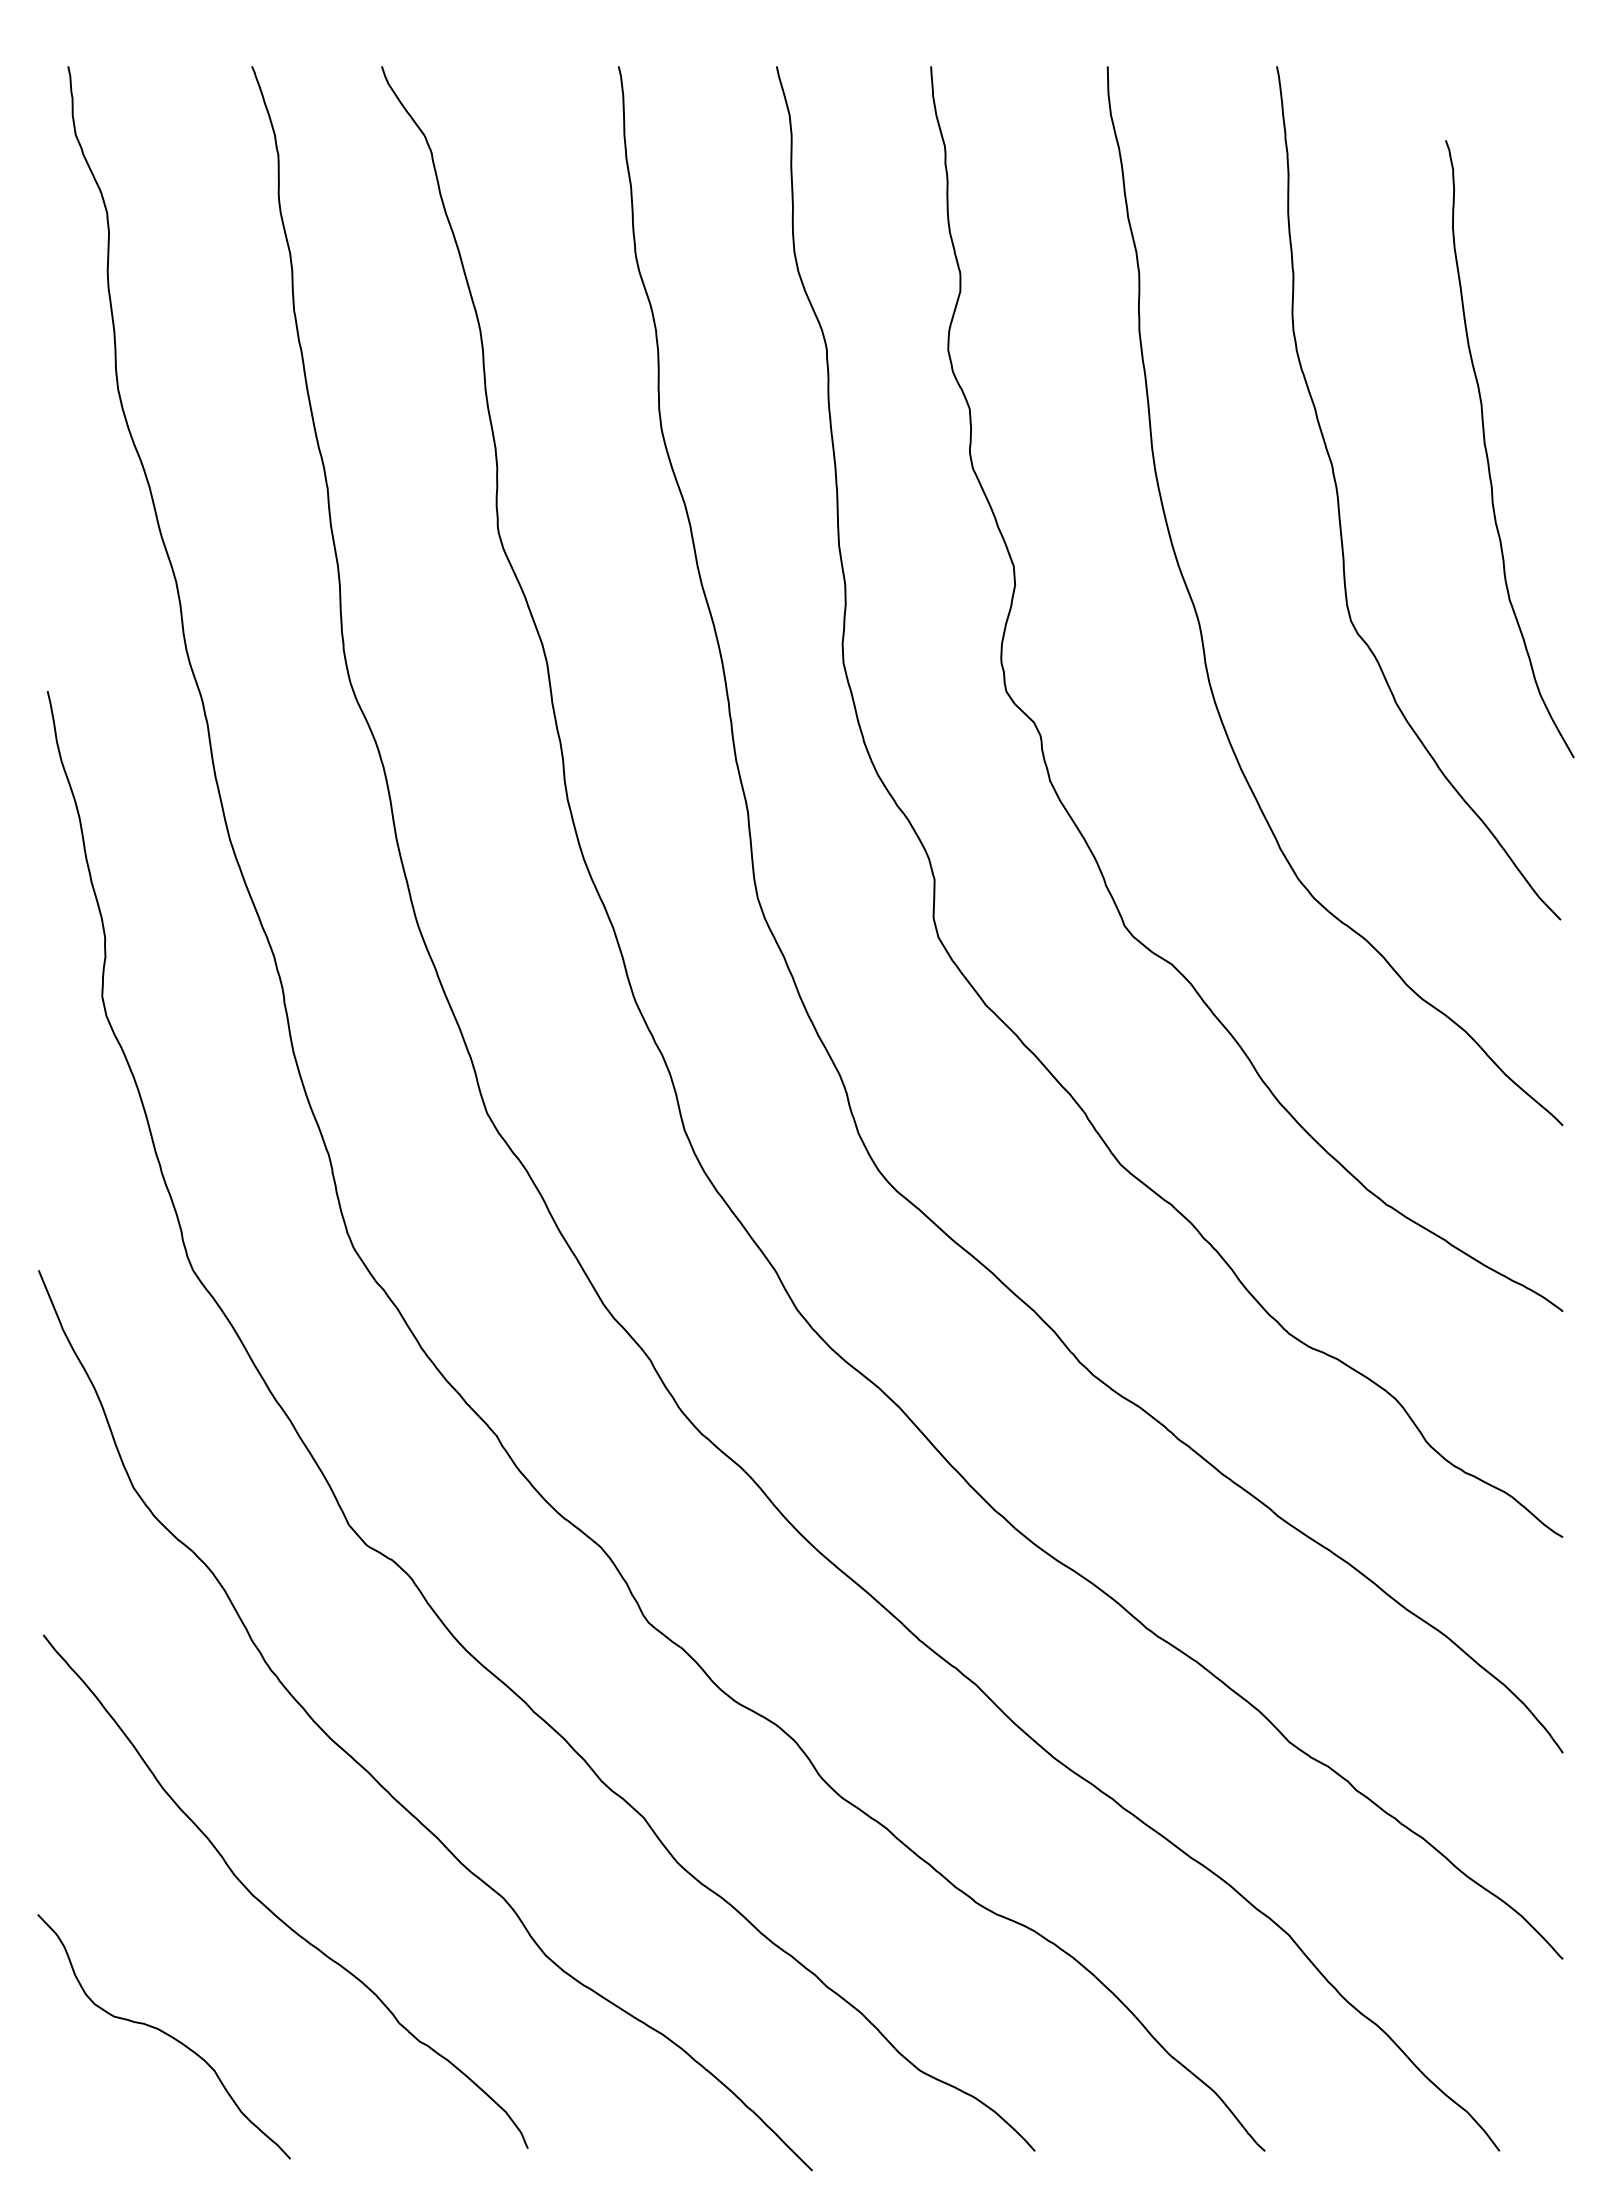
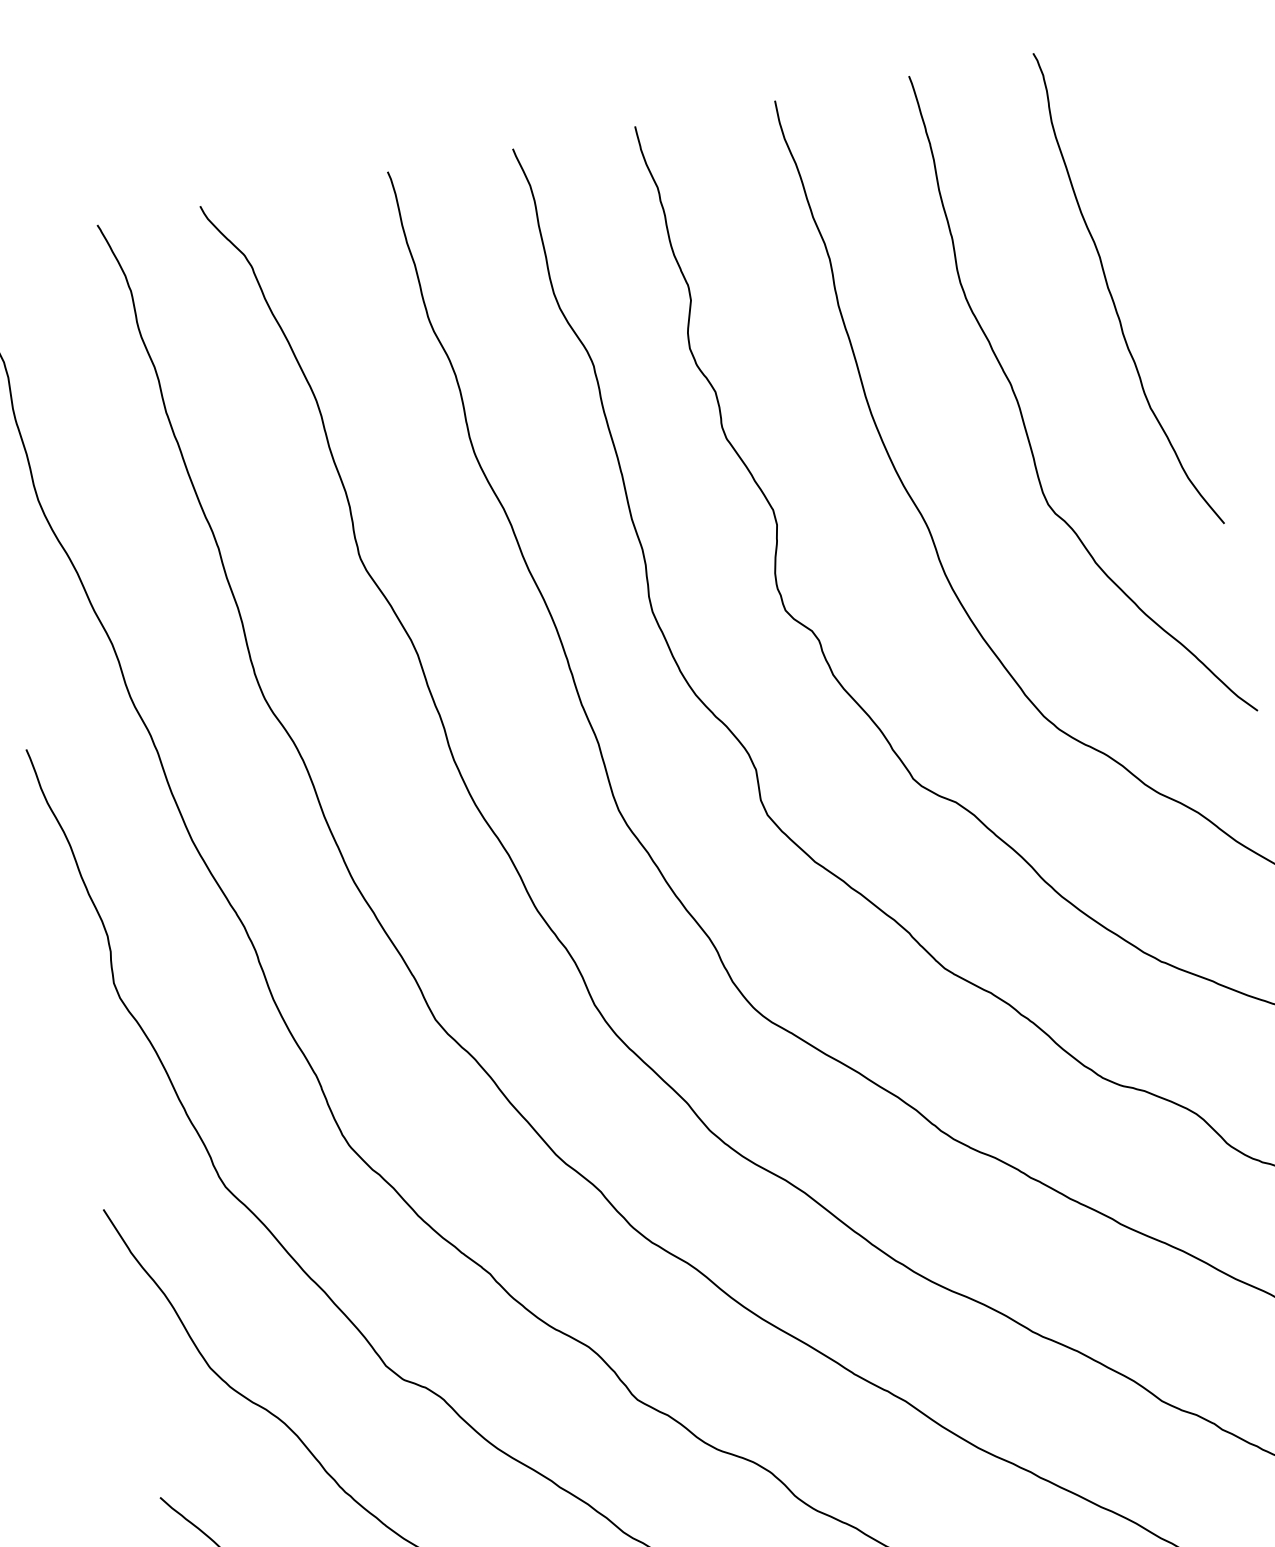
curve: (1487, 451) -> (1111, 293), moved

